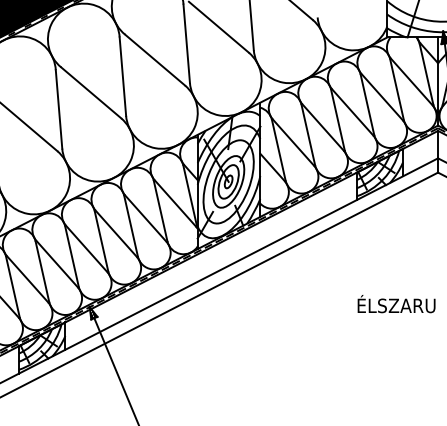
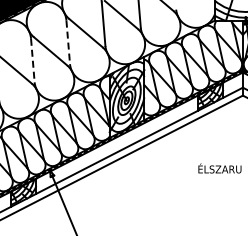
line: (123, 76) -> (68, 42), solid -> dashed
line: (58, 109) -> (32, 60), solid -> dashed

